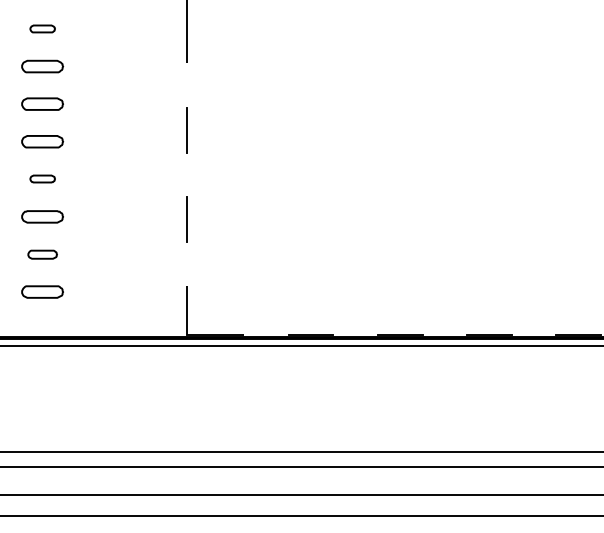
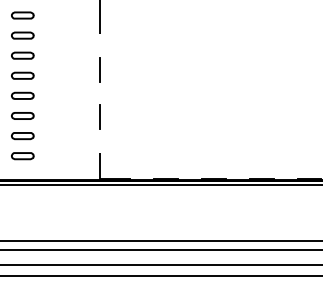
part: (41, 28) -> (22, 15), size x1.67
part: (41, 178) -> (22, 95), size x1.67
part: (41, 255) -> (22, 136), size x1.43

